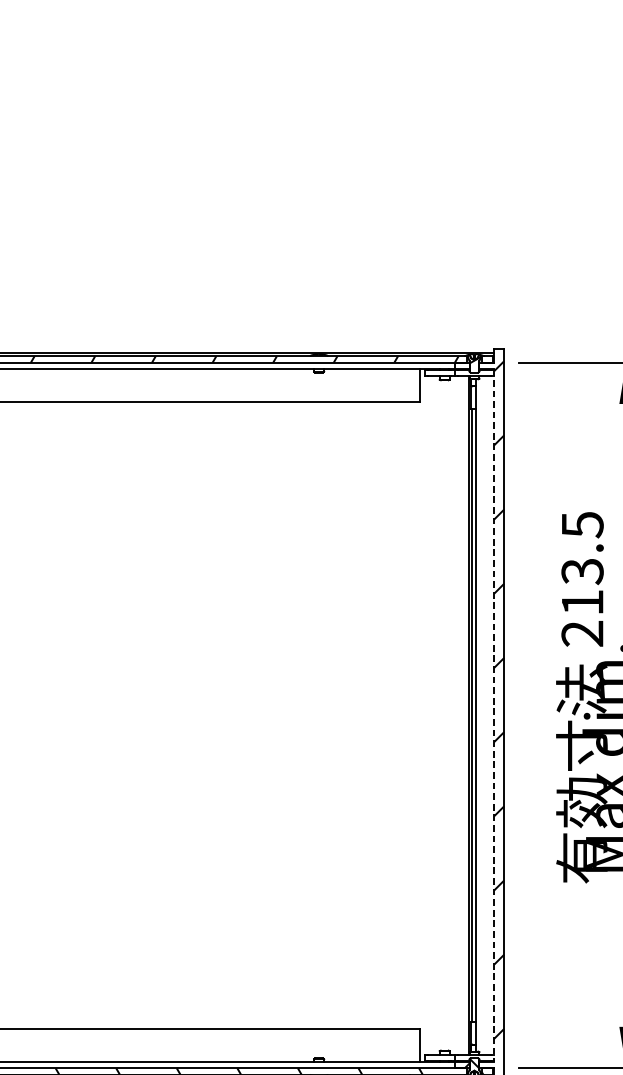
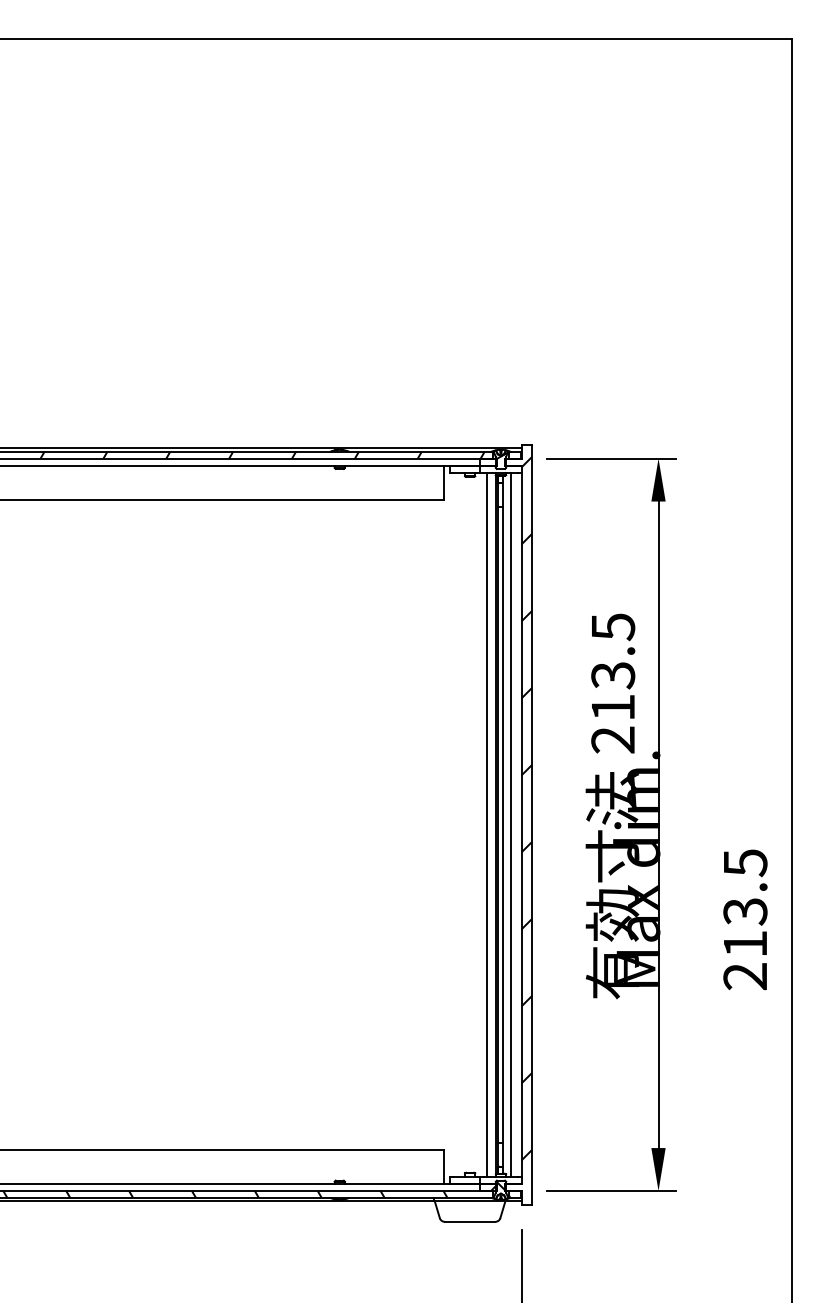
line: (461, 715) -> (487, 824), added
line: (484, 715) -> (511, 824), added
line: (494, 716) -> (521, 825), dashed -> solid

